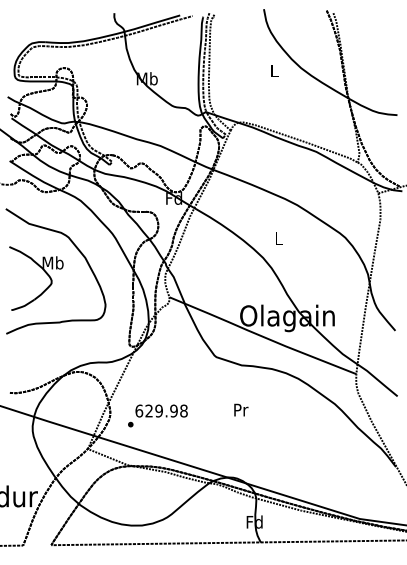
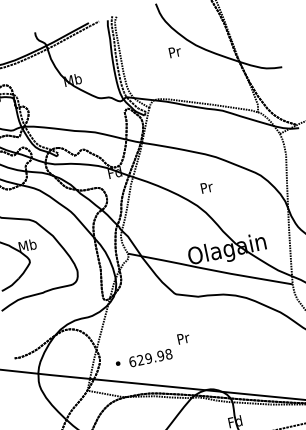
text: (274, 70) -> (174, 51), L -> Pr
text: (279, 238) -> (207, 187), L -> Pr
text: (241, 409) -> (183, 337), moved
text: (161, 410) -> (150, 357), moved

